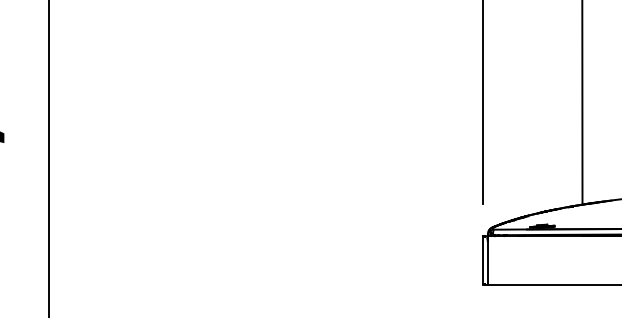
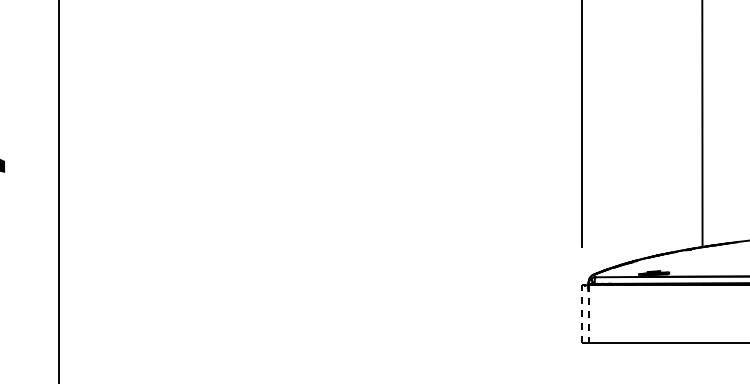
line: (482, 259) -> (582, 313), solid -> dashed
line: (487, 260) -> (588, 314), solid -> dashed

